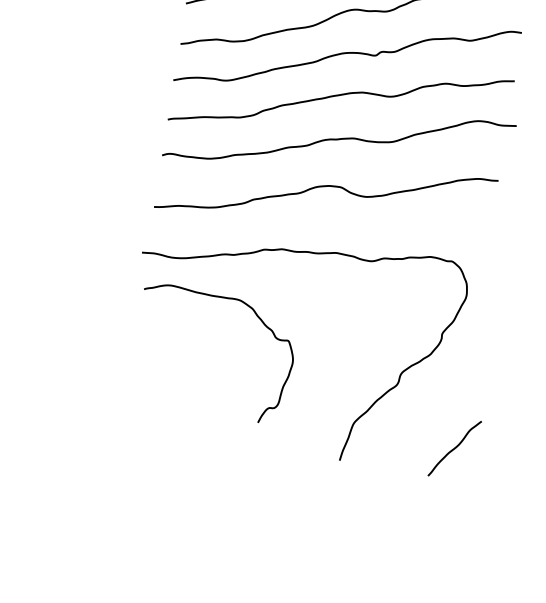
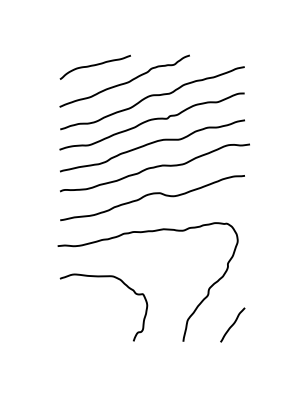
curve: (222, 299) -> (103, 277), moved
curve: (454, 447) -> (232, 324), moved

